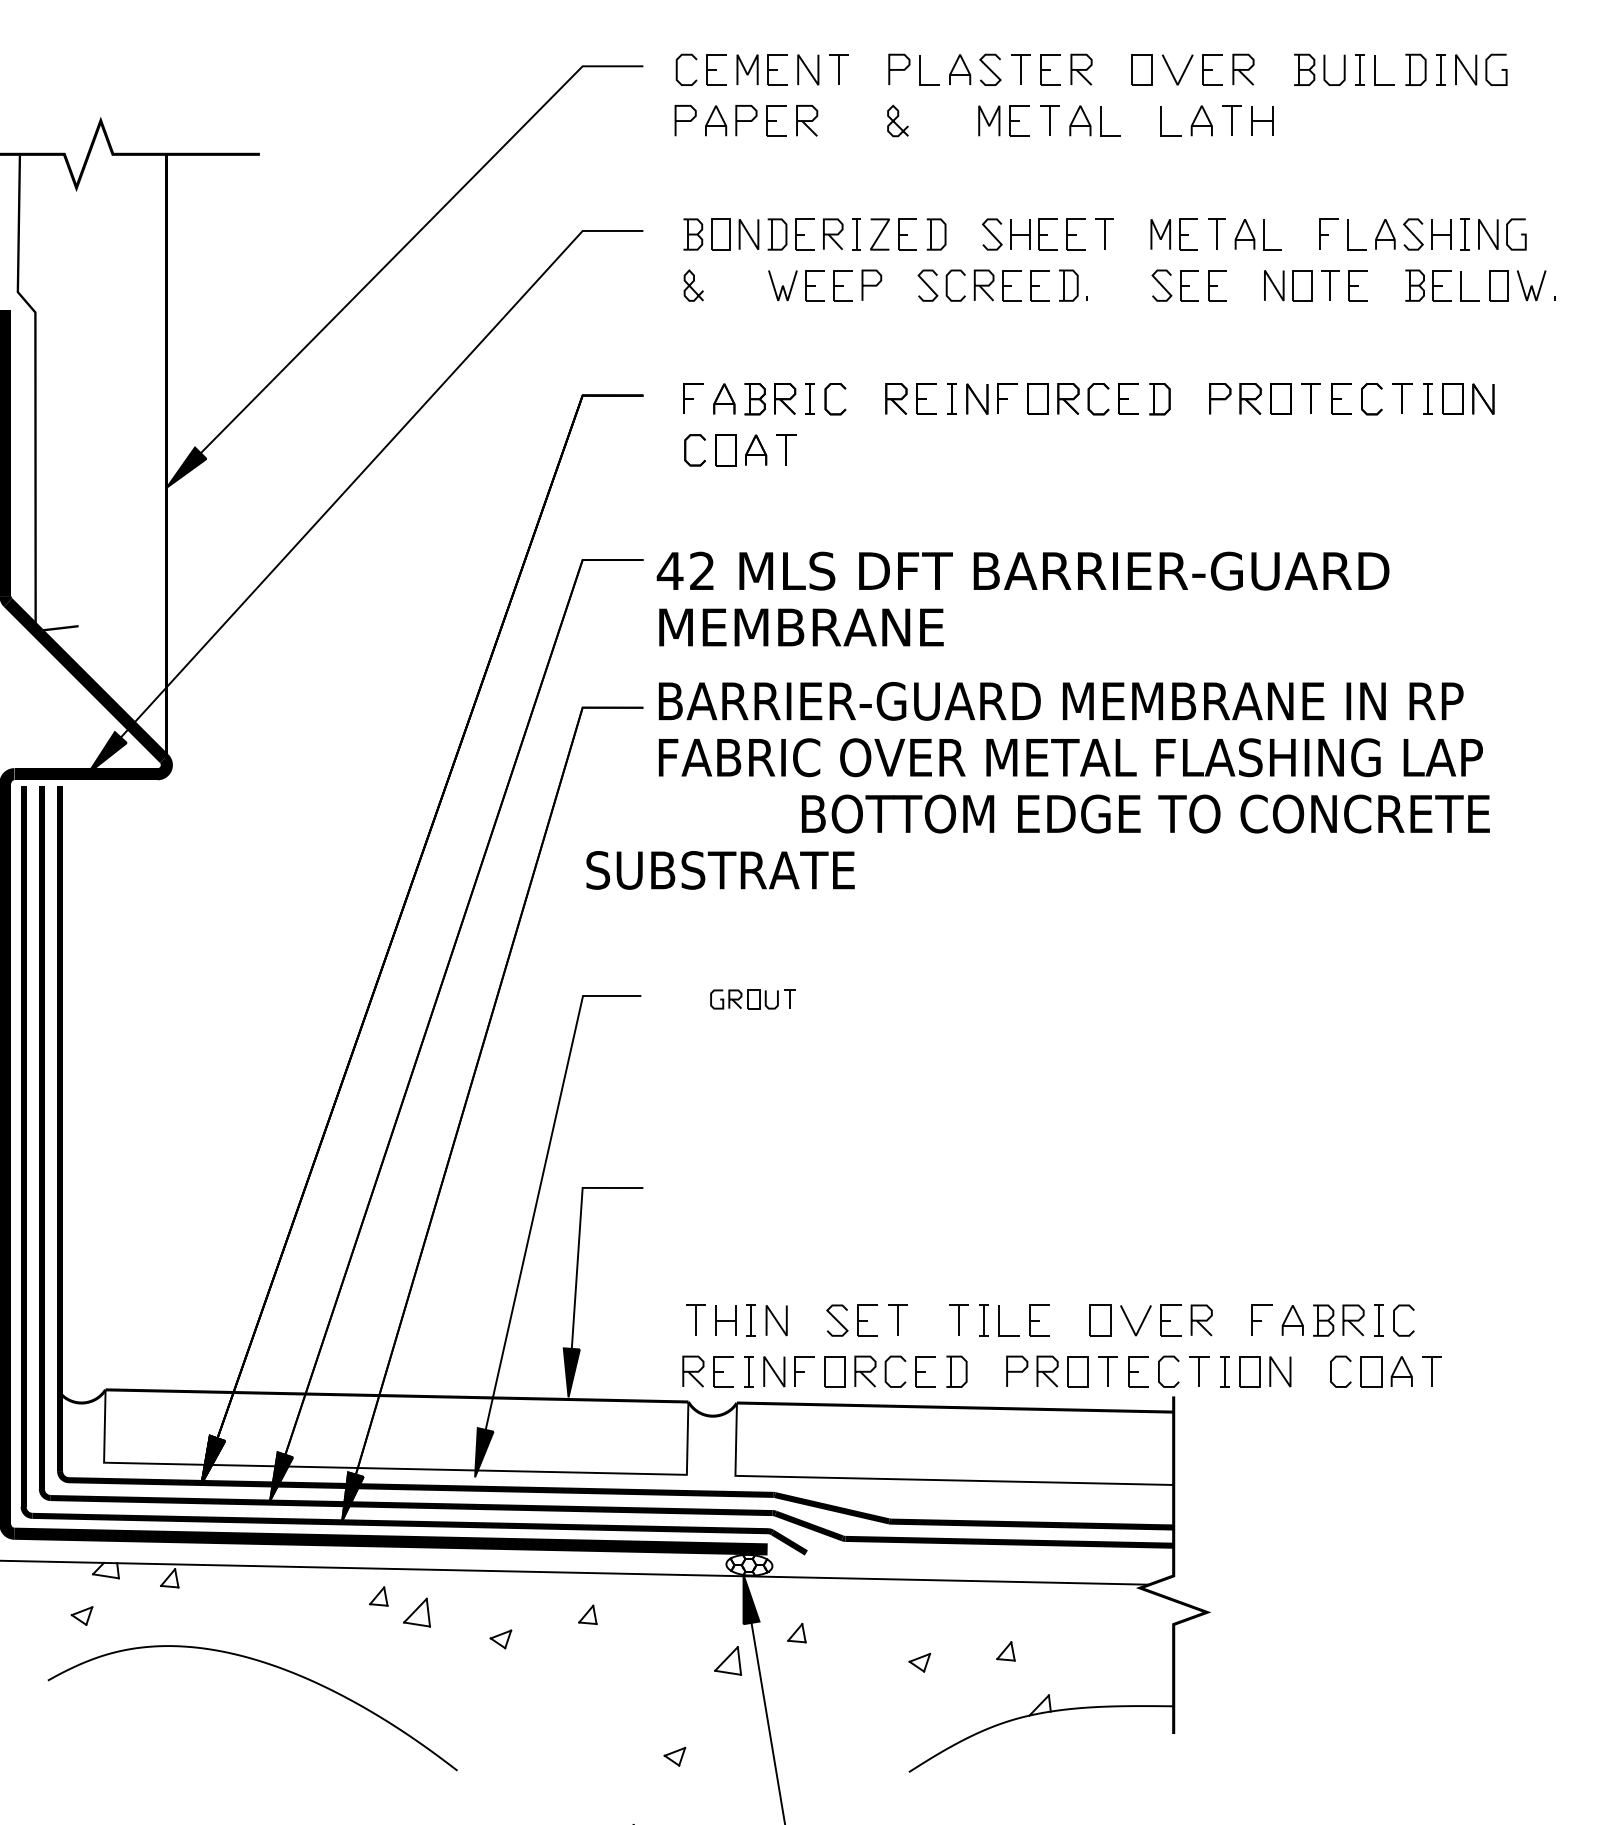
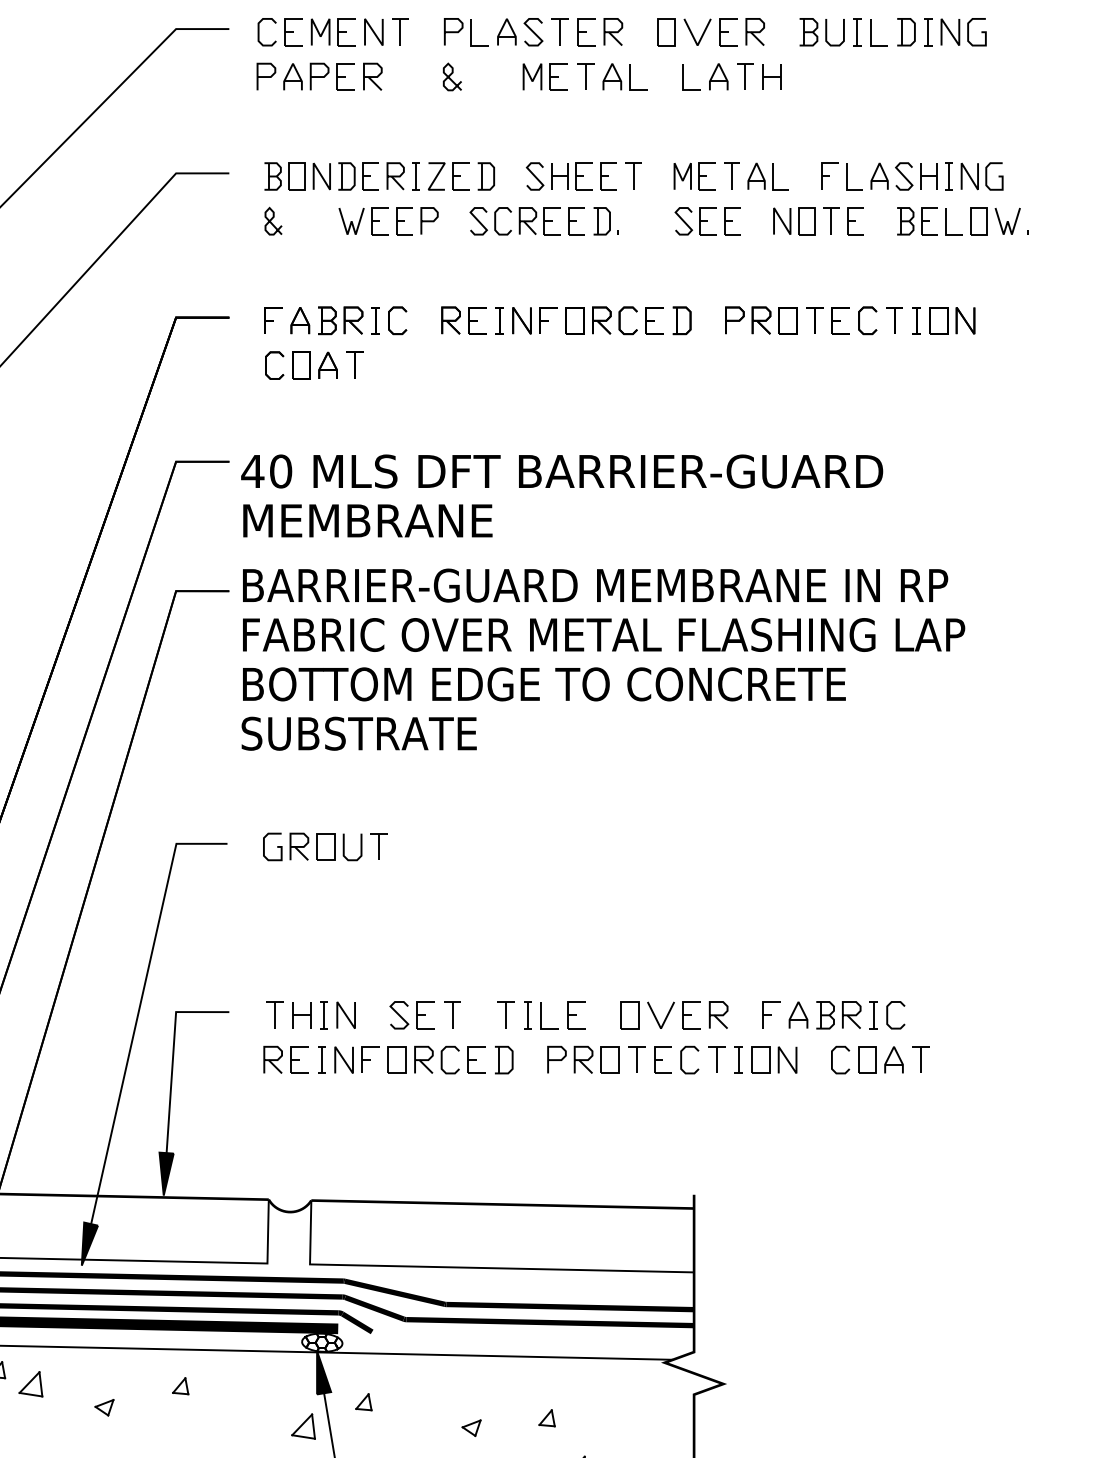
text: (702, 570) -> (281, 470), 42 -> 40
text: (1145, 813) -> (544, 683), moved
text: (720, 870) -> (359, 733), moved
part: (753, 999) -> (325, 846), size x1.67
part: (1067, 1356) -> (601, 1046), moved

